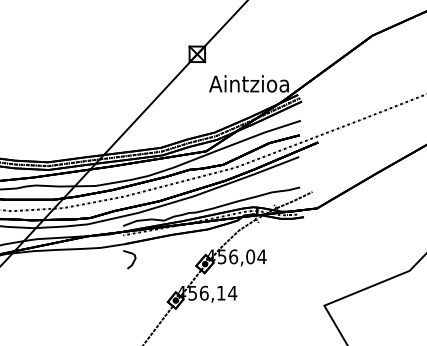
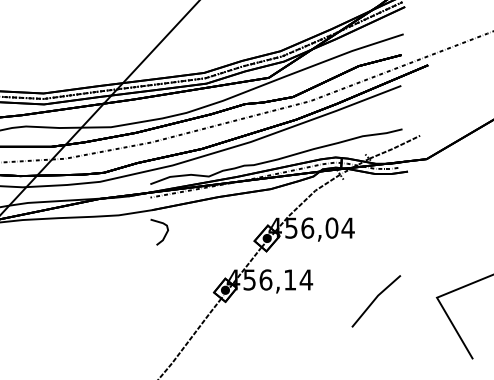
line: (281, 307) -> (375, 300), added

